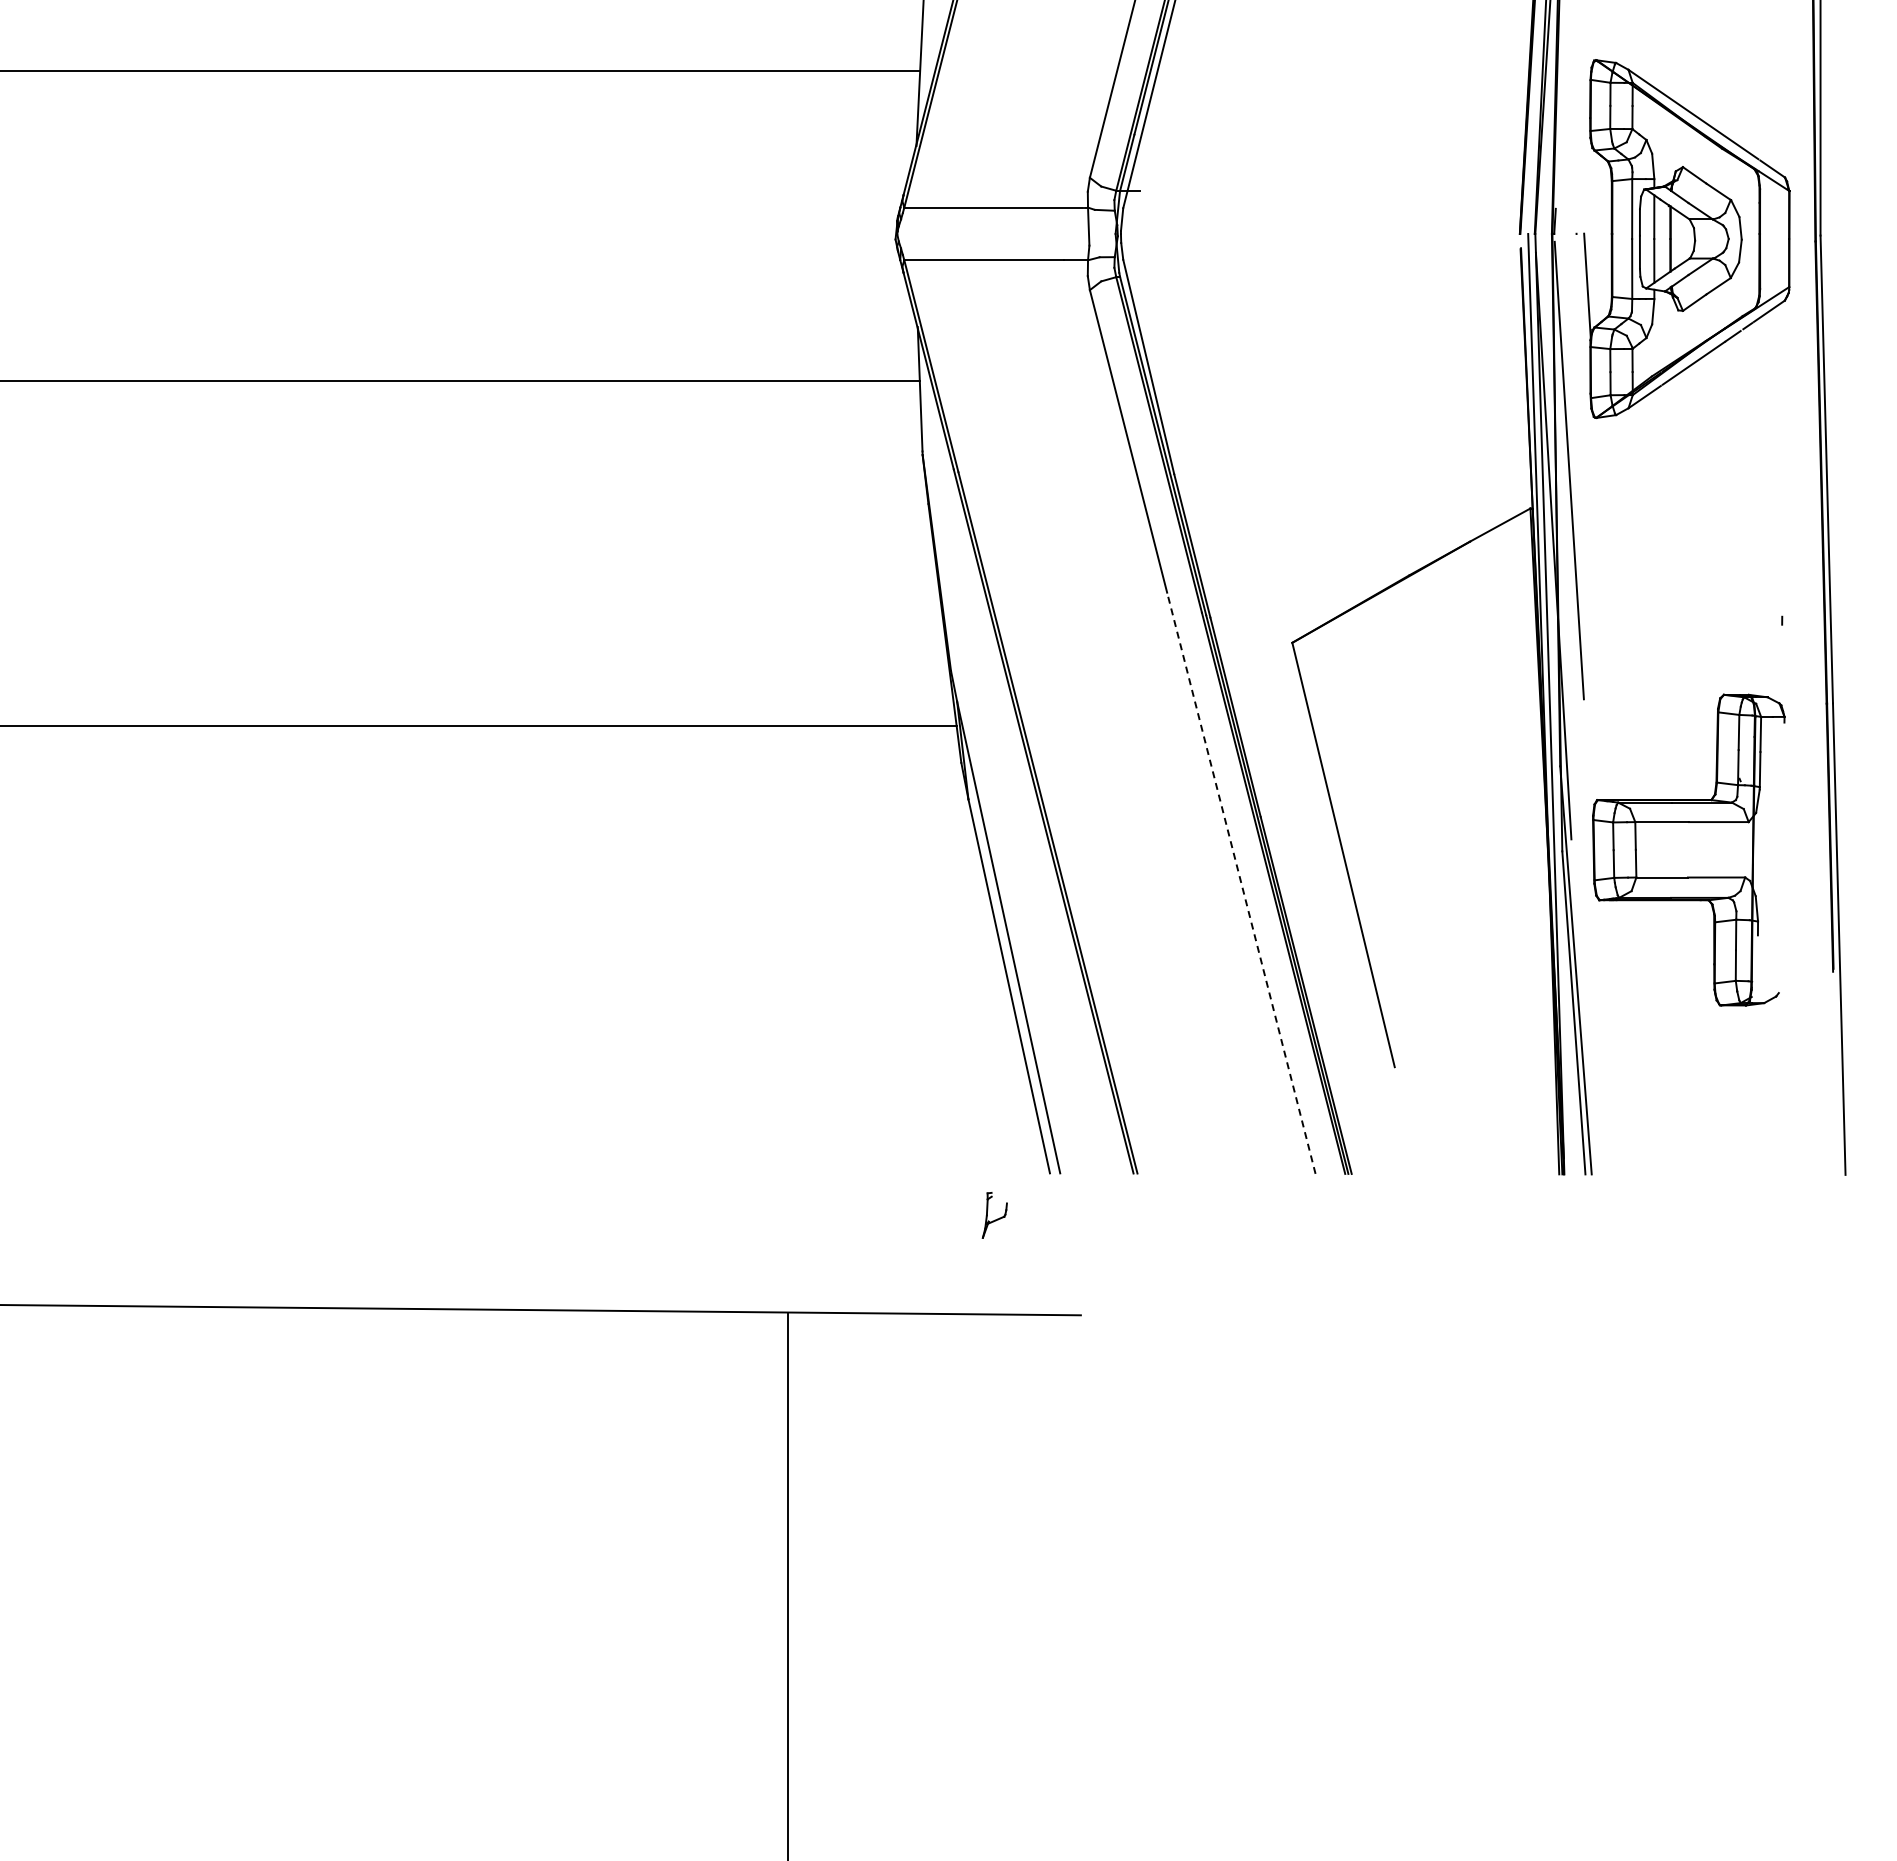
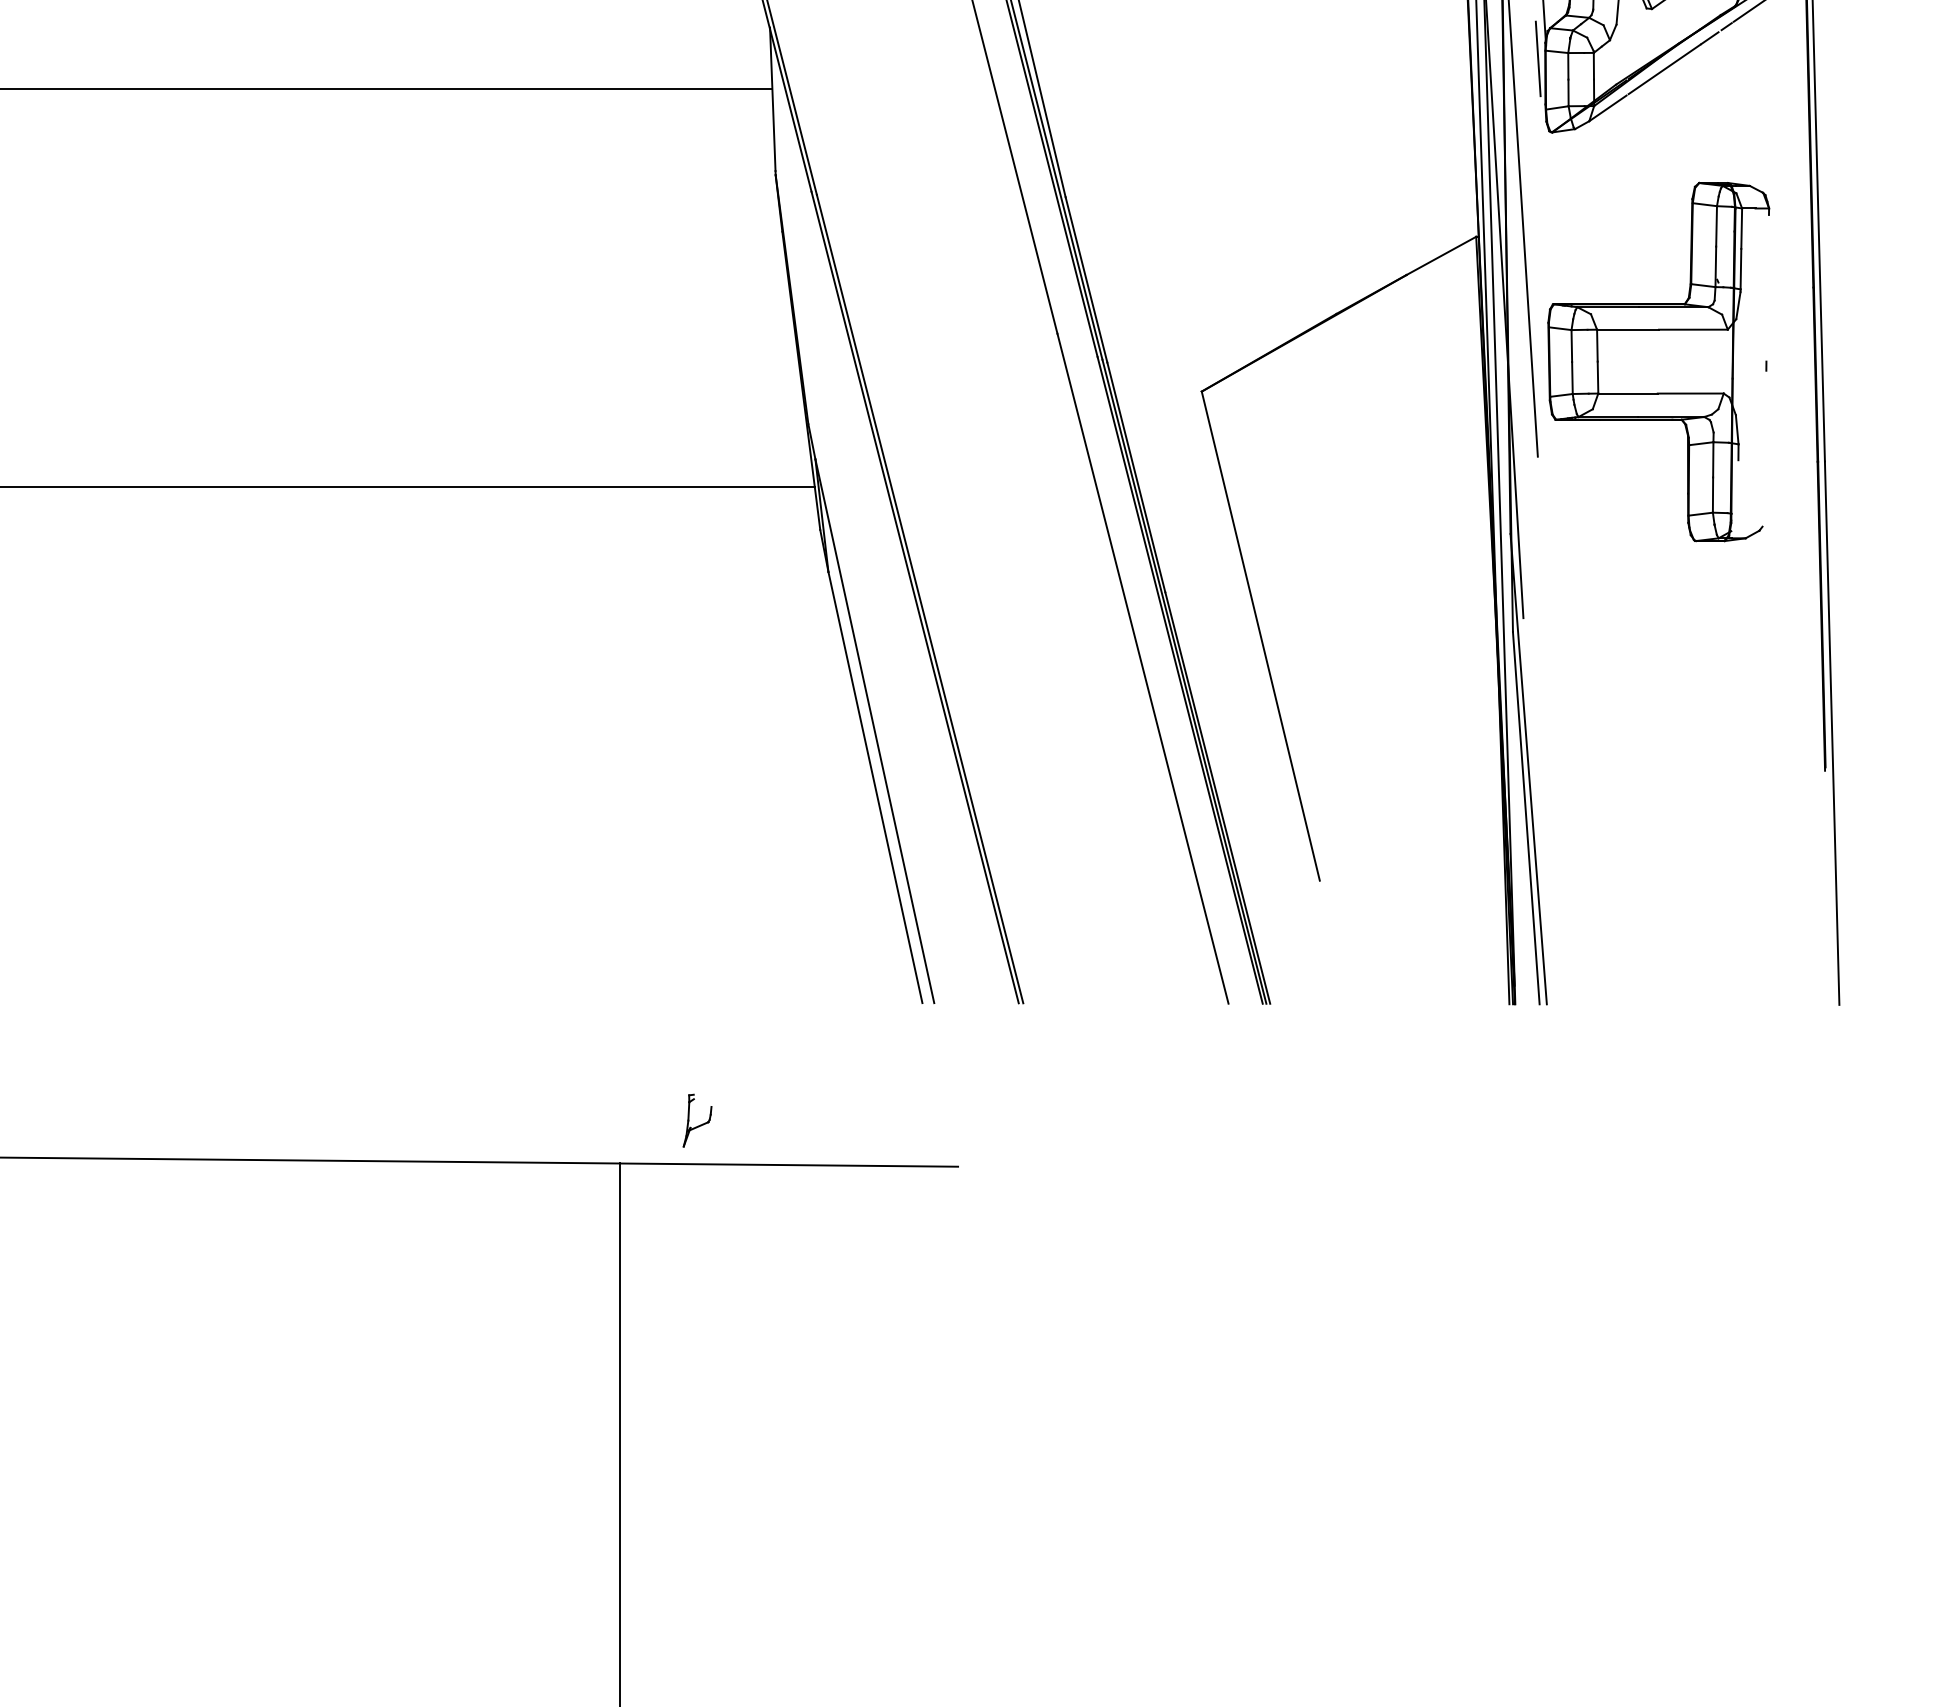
line: (1584, 353) -> (1538, 58), added
part: (1688, 849) -> (1658, 361), moved
line: (1241, 883) -> (1143, 669), dashed -> solid
part: (994, 1215) -> (697, 1120), moved

